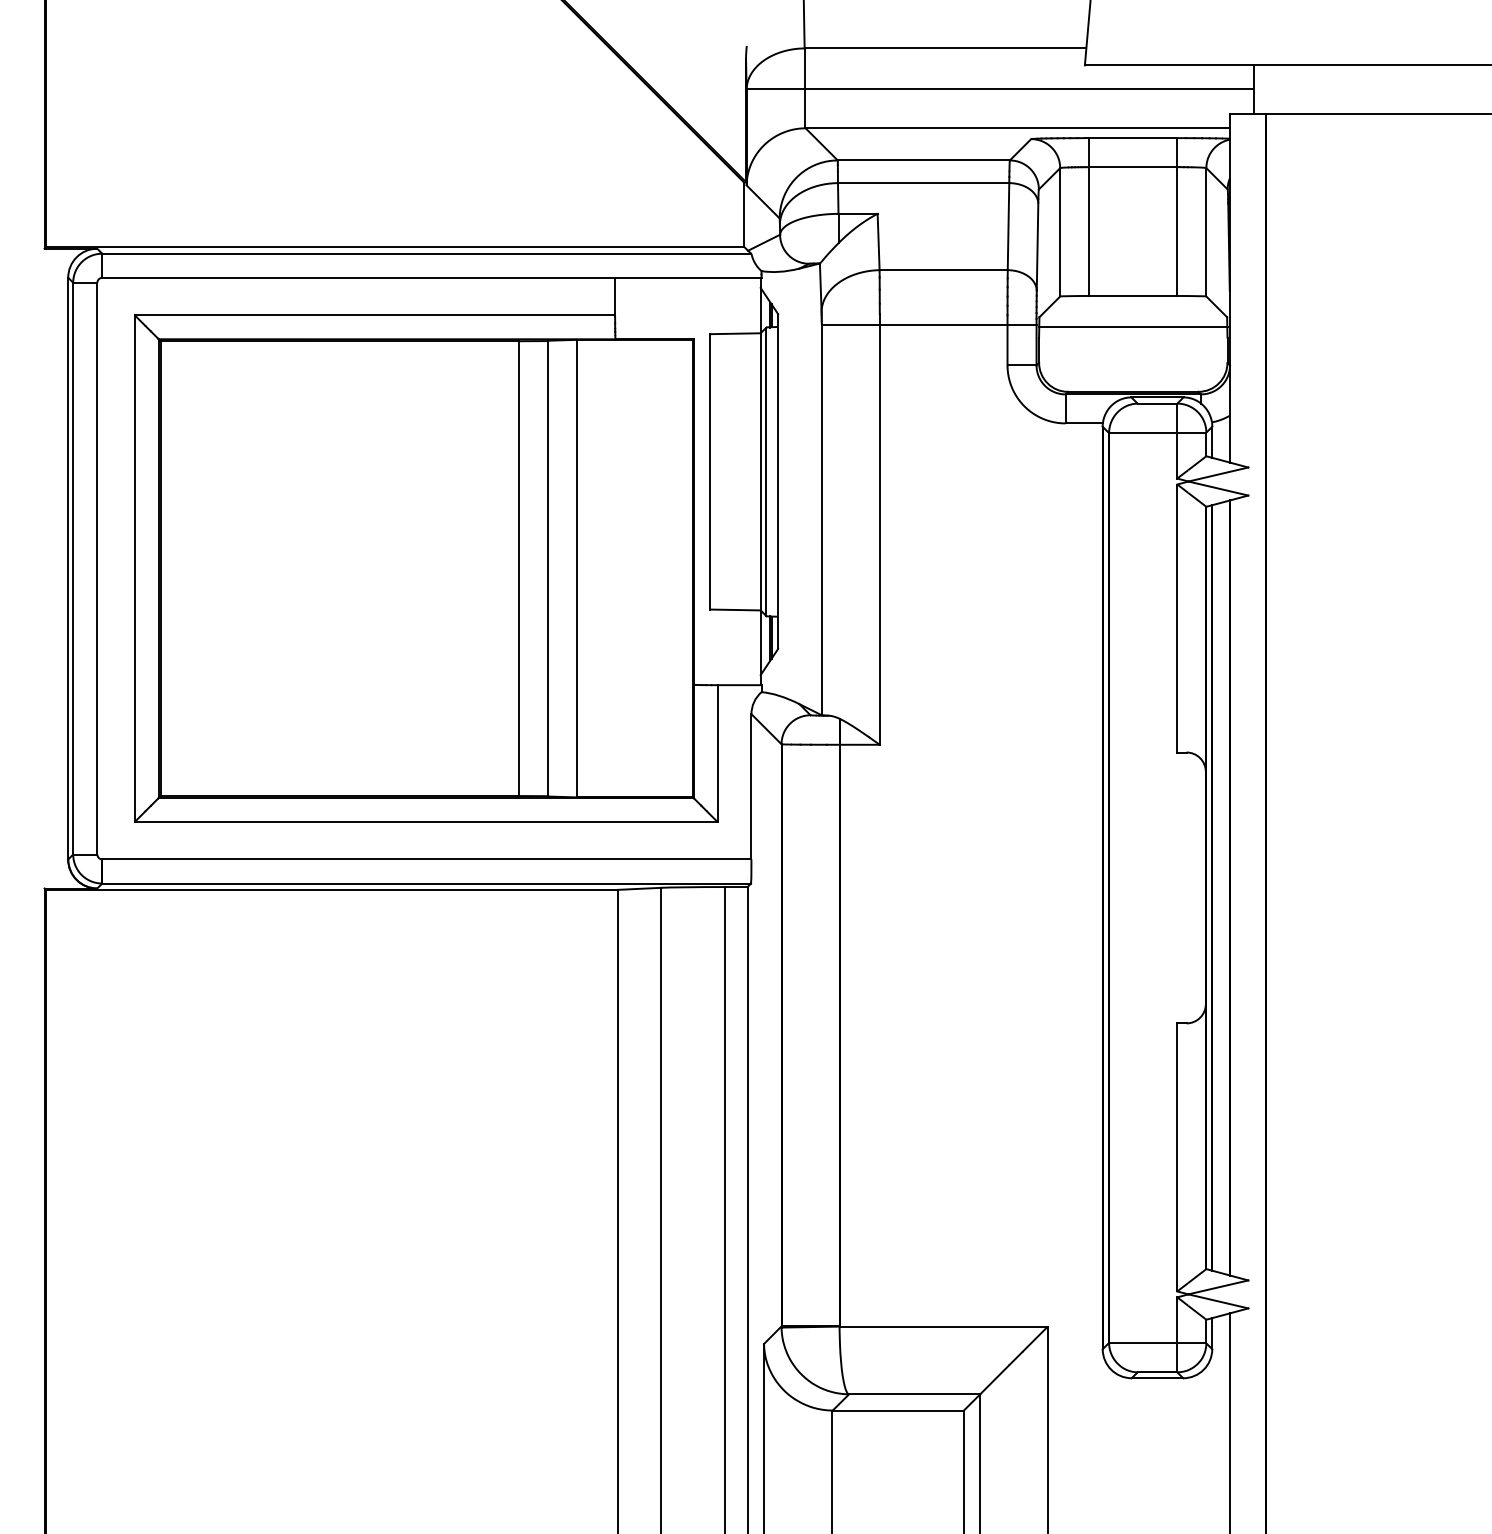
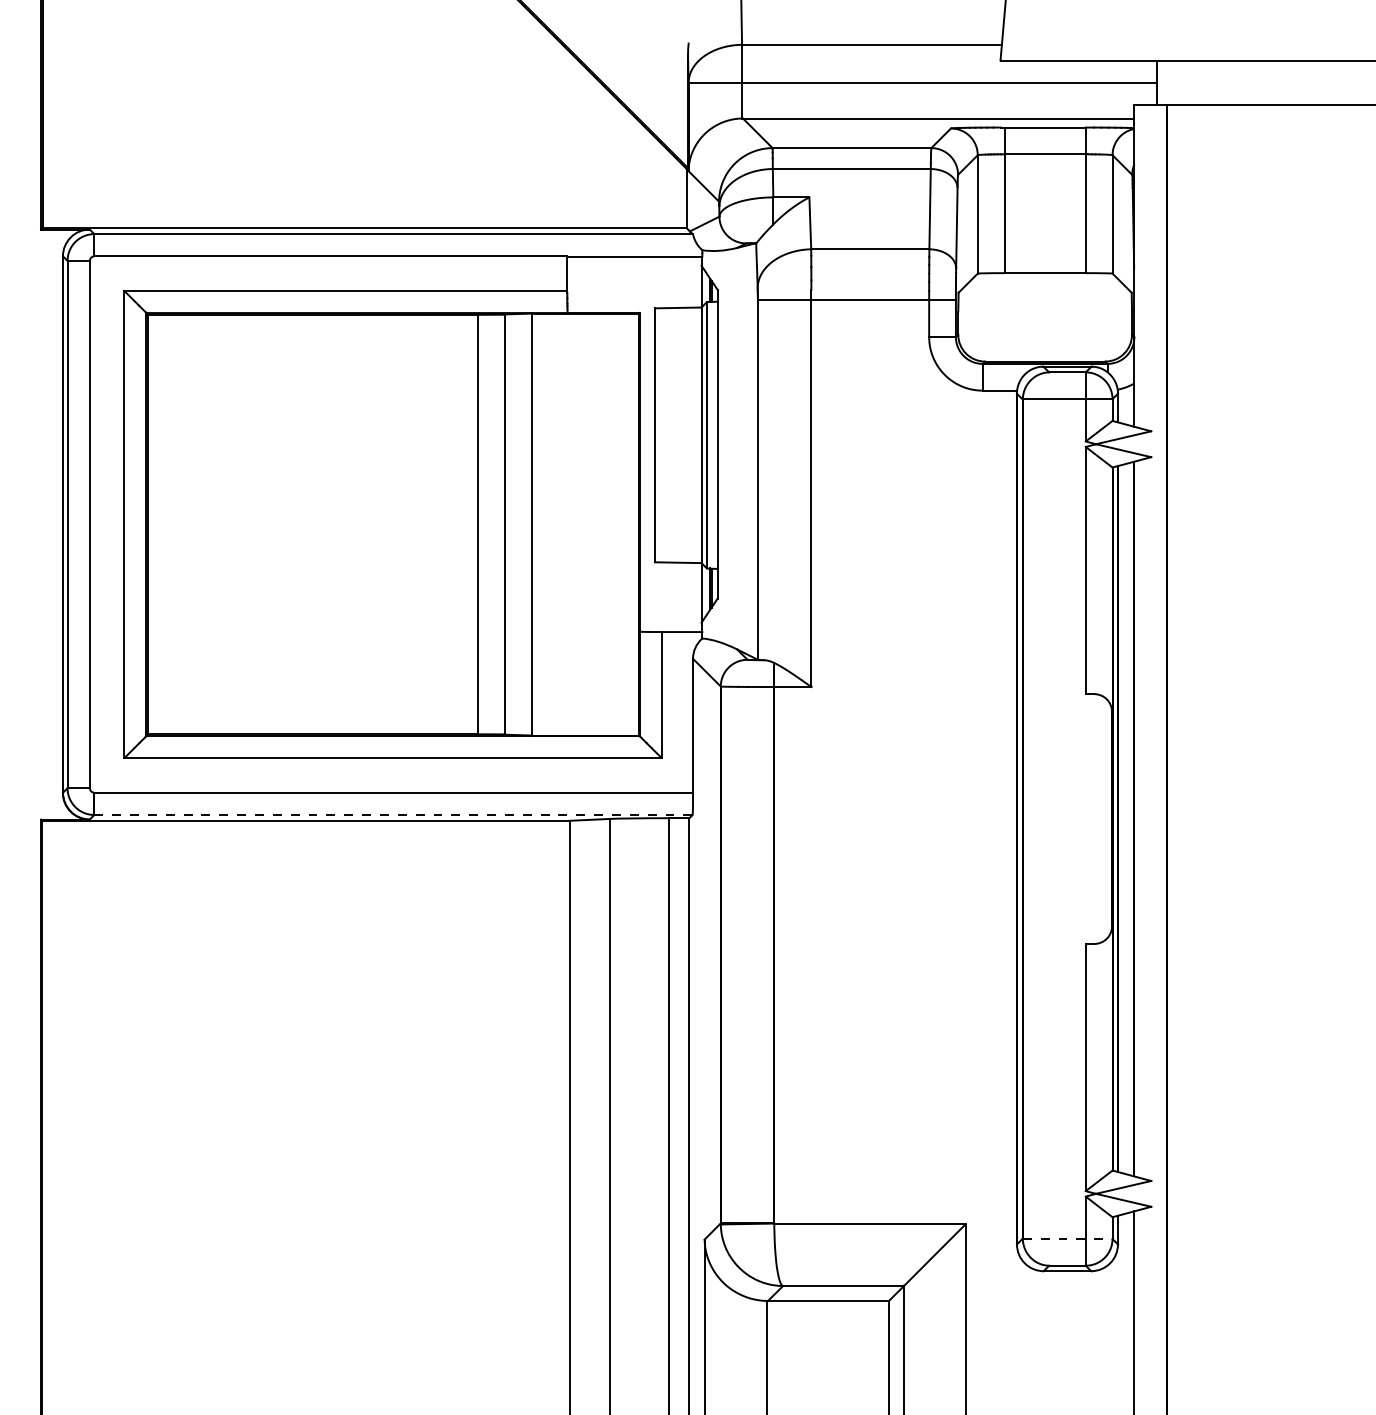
line: (1133, 326) -> (1045, 301), removed
line: (427, 883) -> (394, 814), solid -> dashed
line: (1157, 1343) -> (1067, 1239), solid -> dashed

